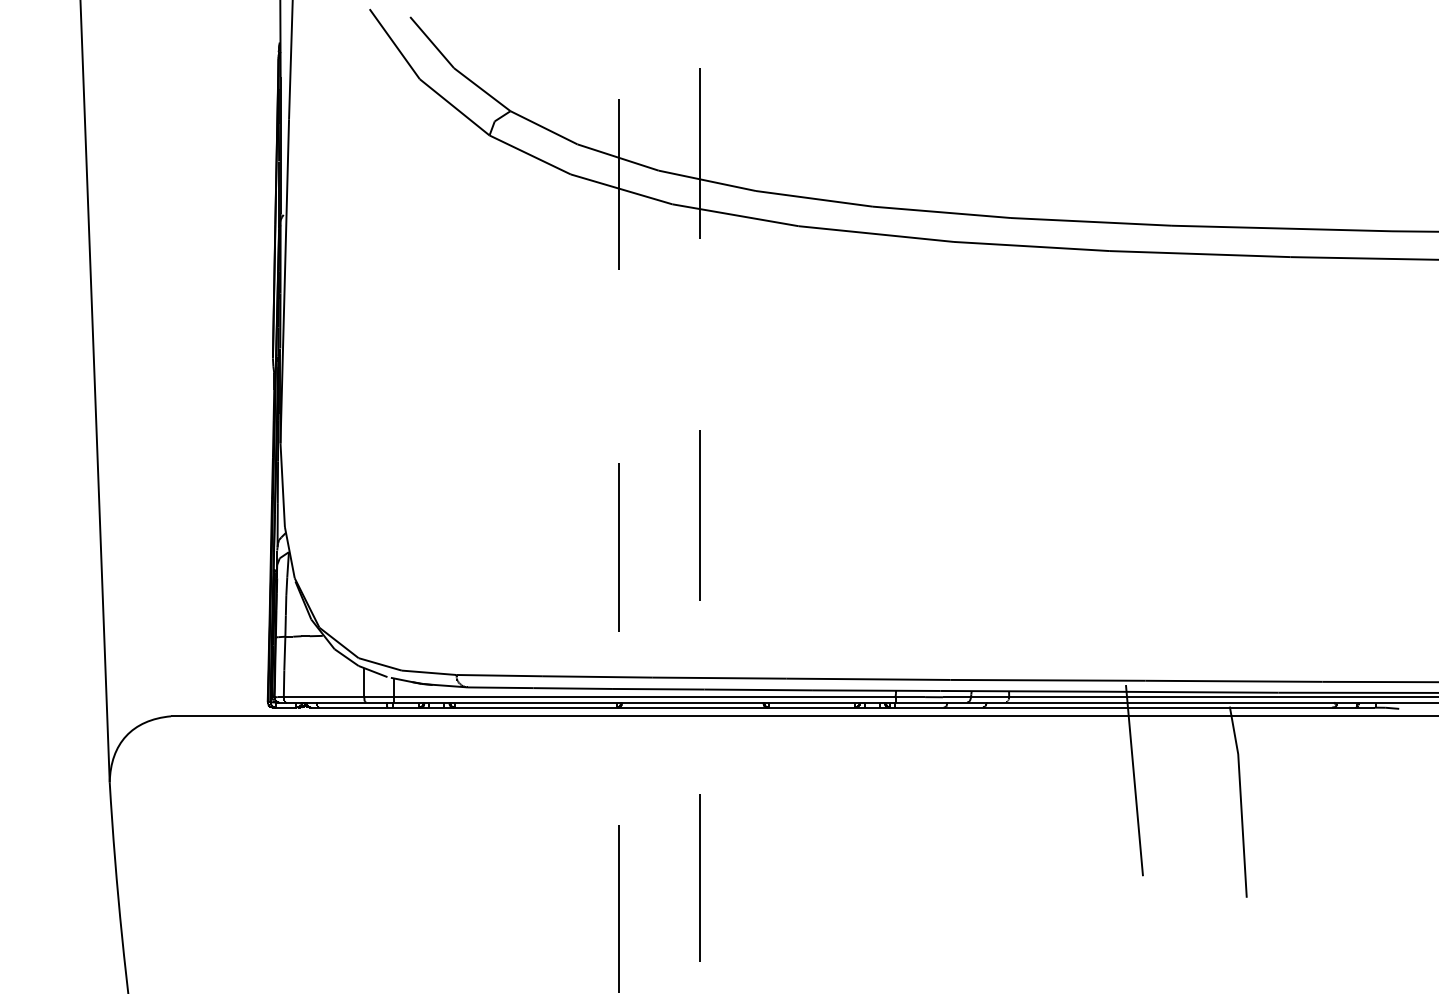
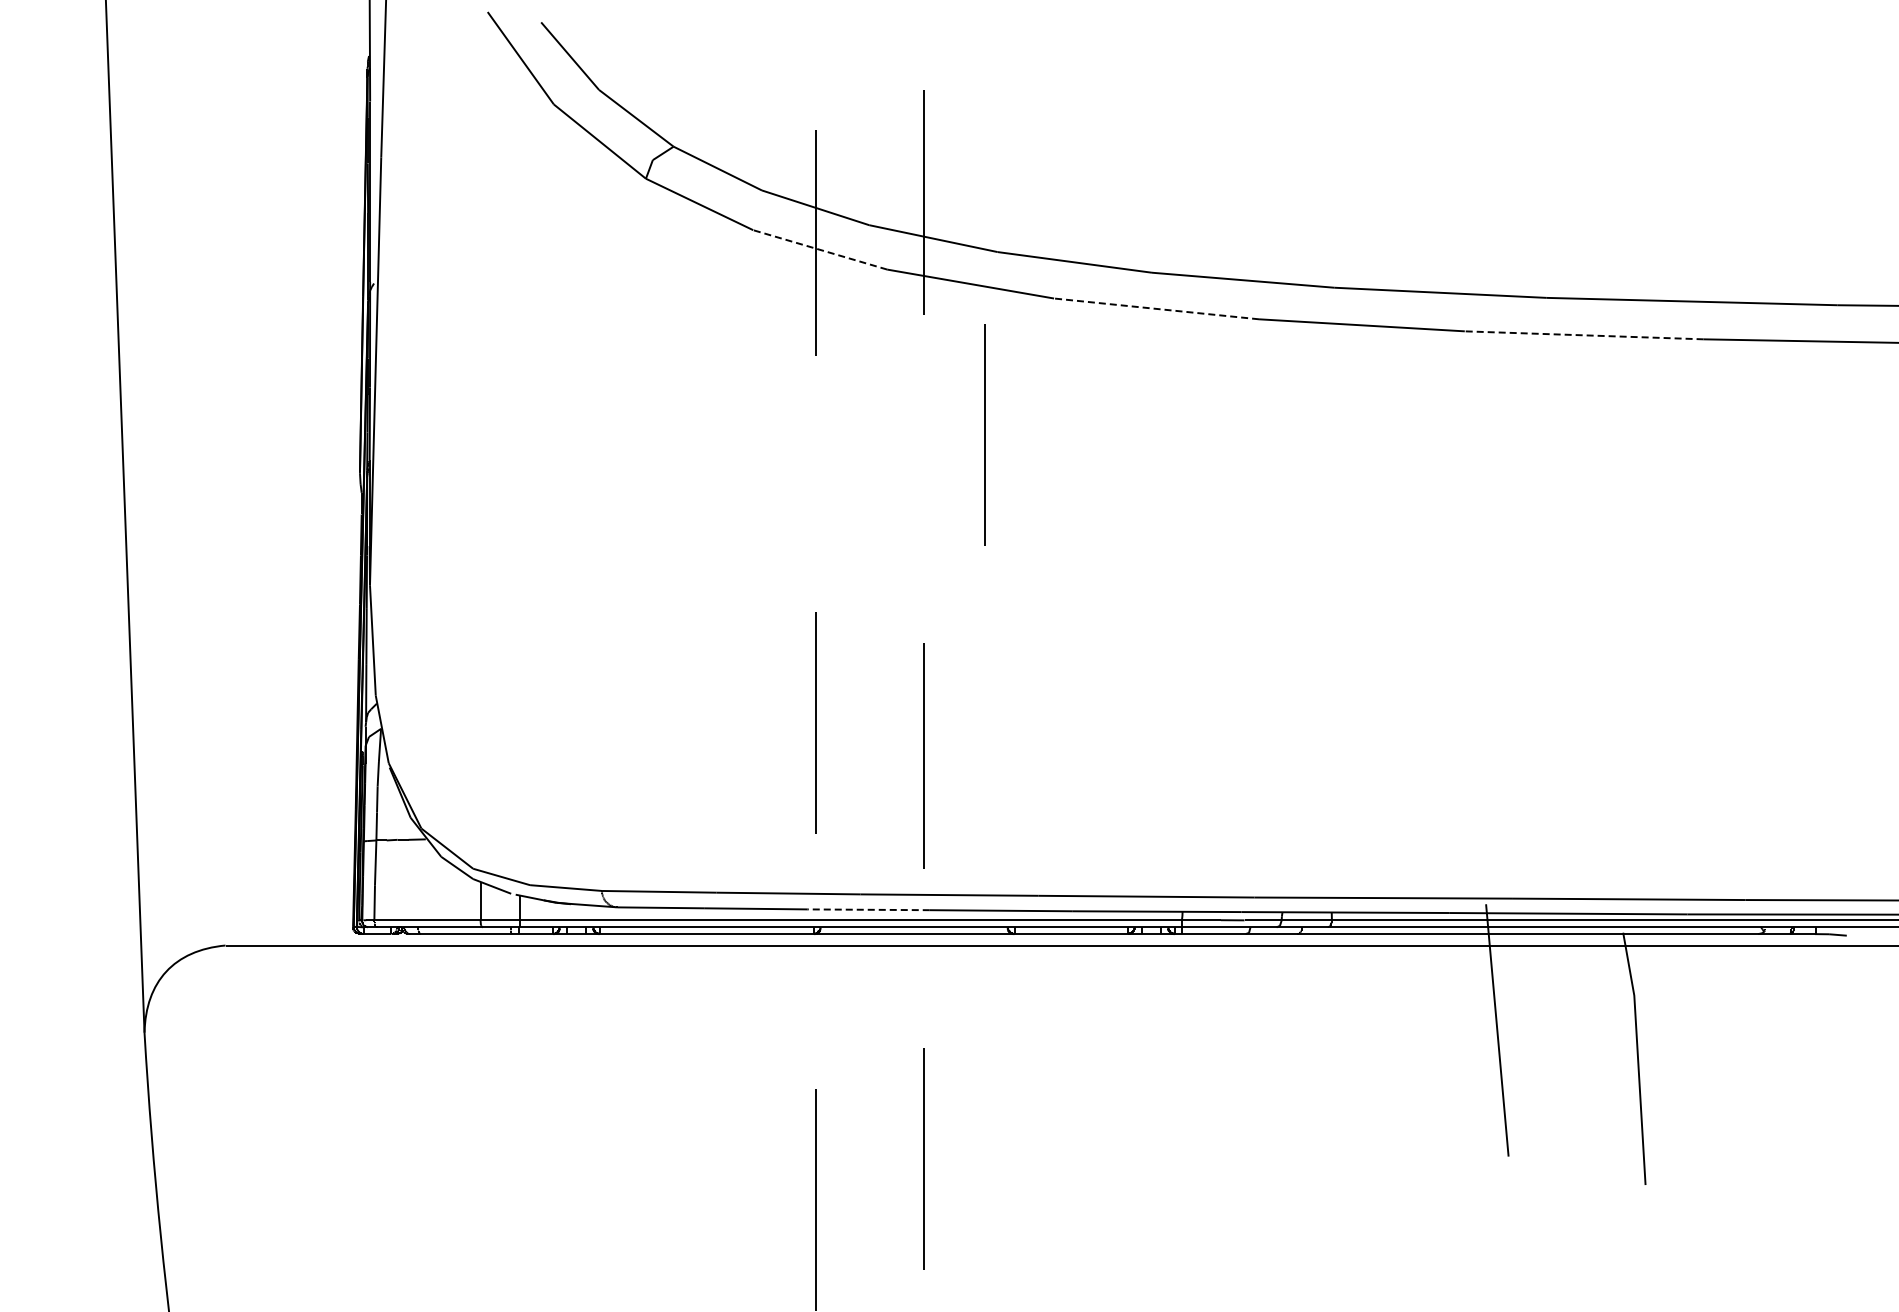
line: (621, 189) -> (820, 249), solid -> dashed
line: (876, 233) -> (1156, 308), solid -> dashed
line: (1199, 254) -> (1583, 335), solid -> dashed
line: (746, 329) -> (984, 434), added
line: (699, 514) -> (923, 755), moved
line: (658, 689) -> (868, 909), solid -> dashed

